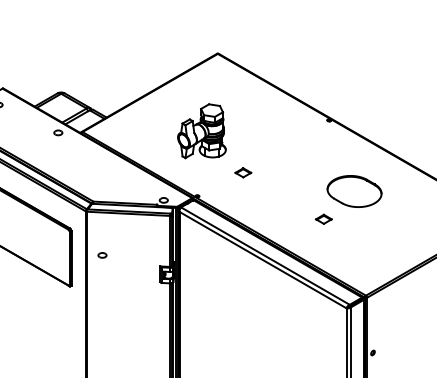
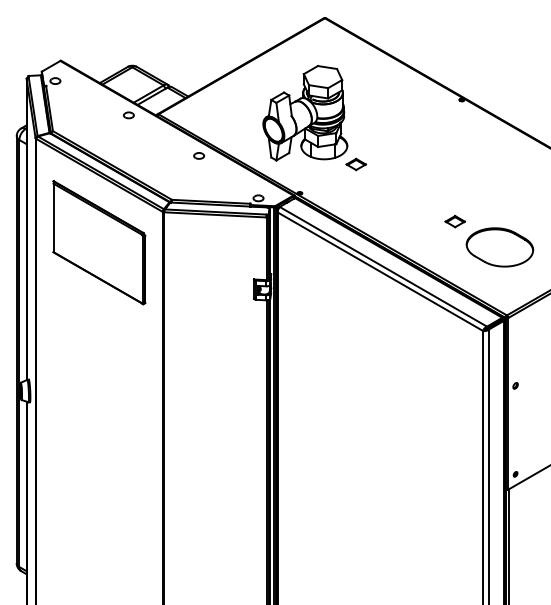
part: (202, 131) -> (305, 113), size x1.43
part: (354, 191) -> (499, 247), moved
part: (101, 255) -> (198, 155), moved

